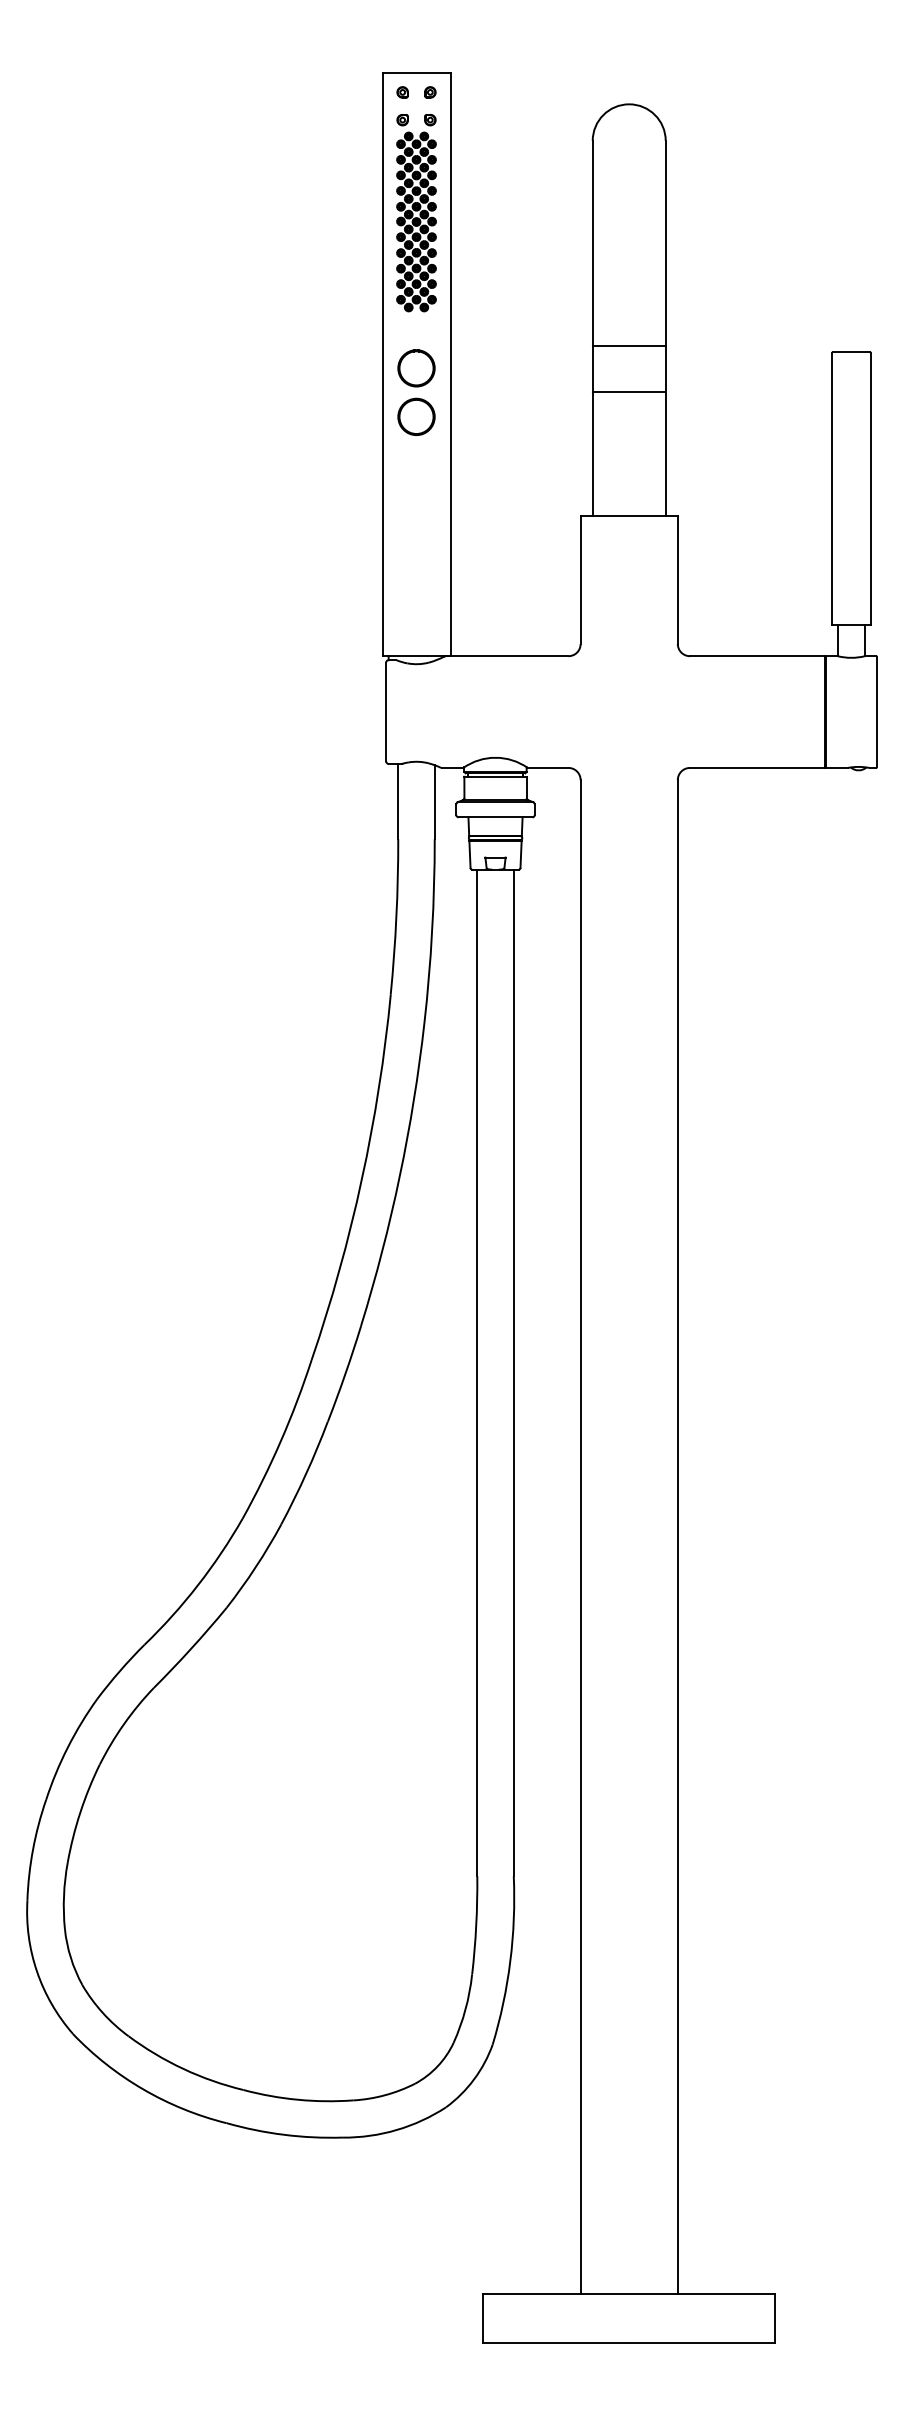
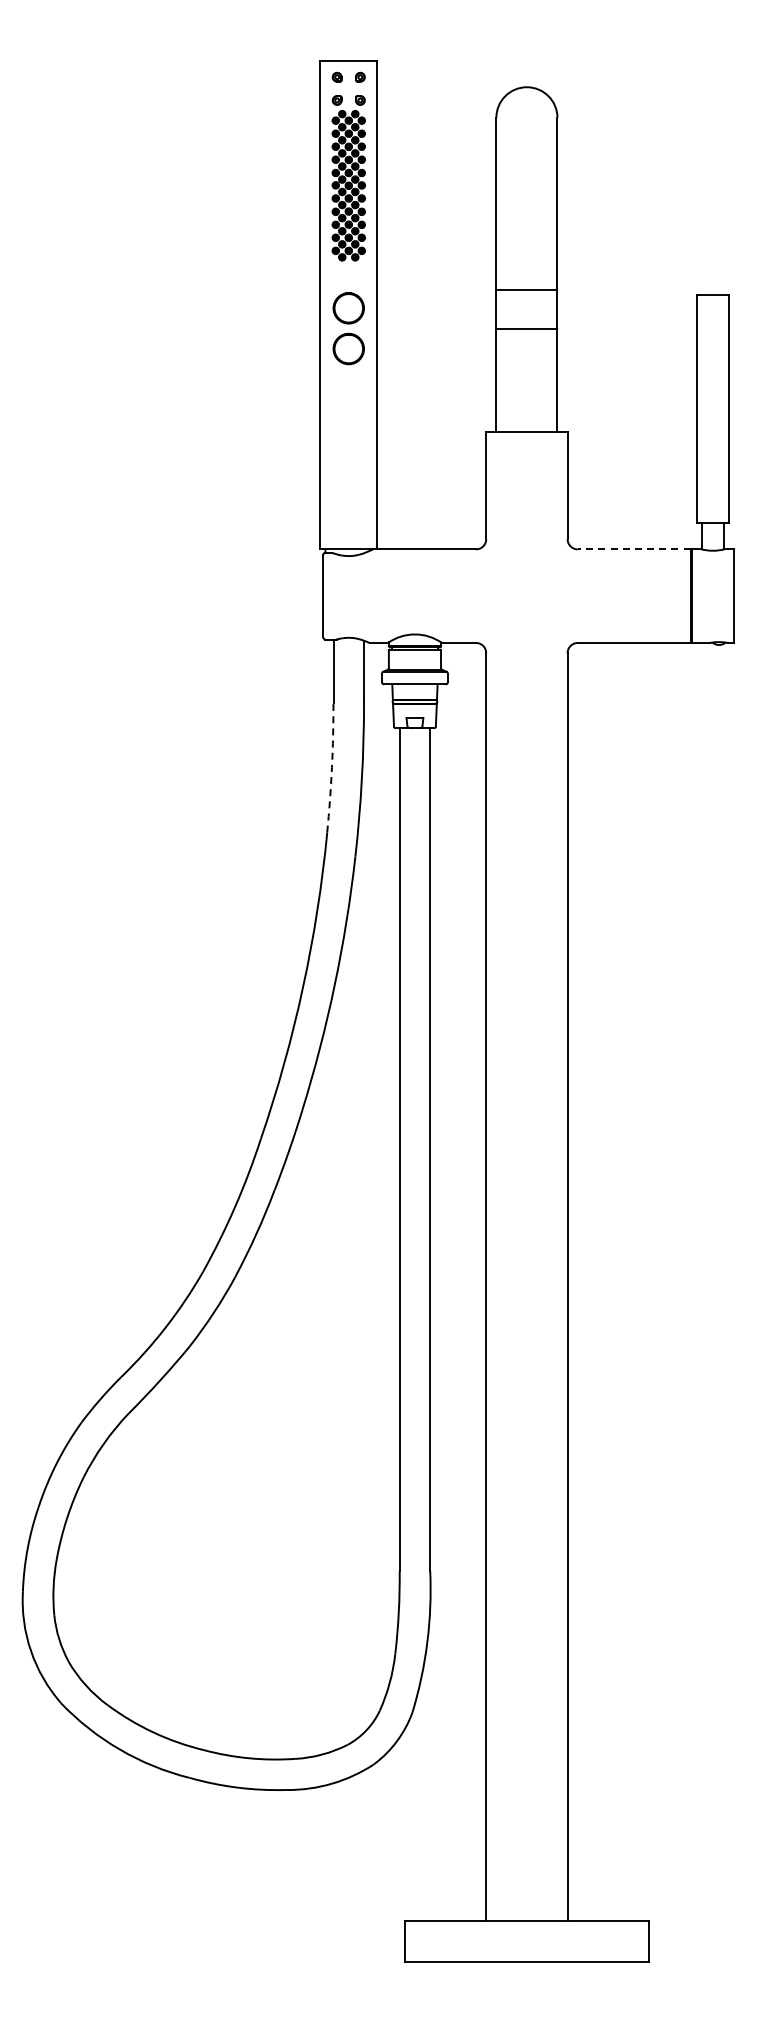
line: (756, 656) -> (633, 549), solid -> dashed
arc: (395, 916) -> (331, 767), solid -> dashed

